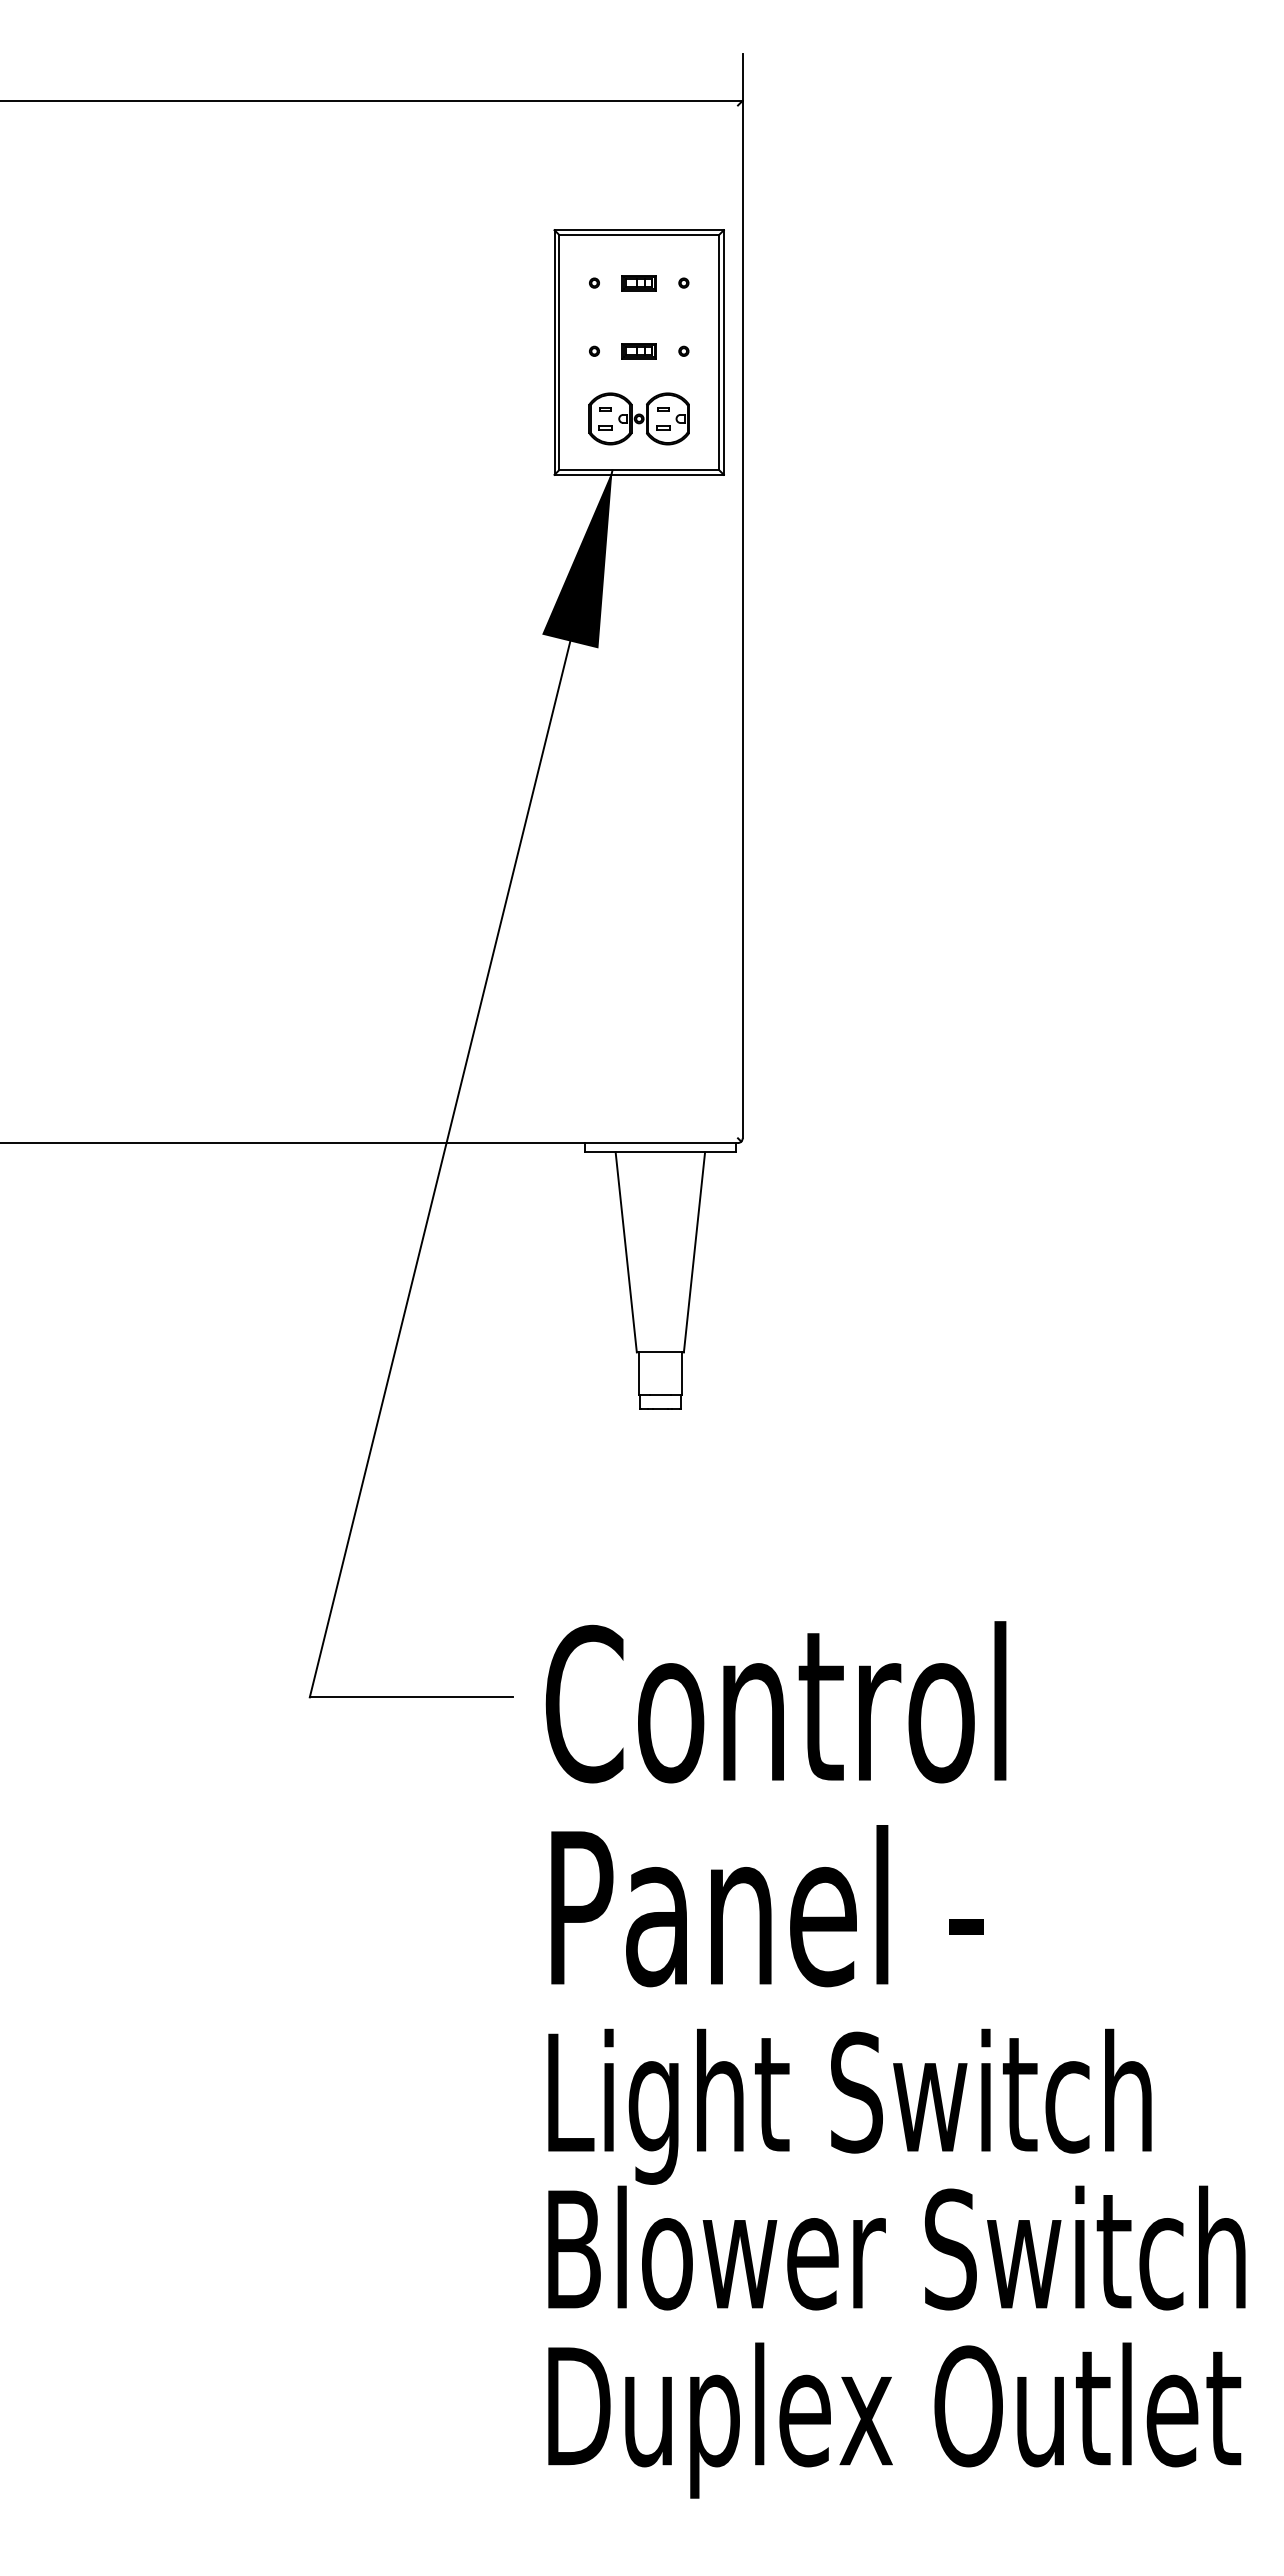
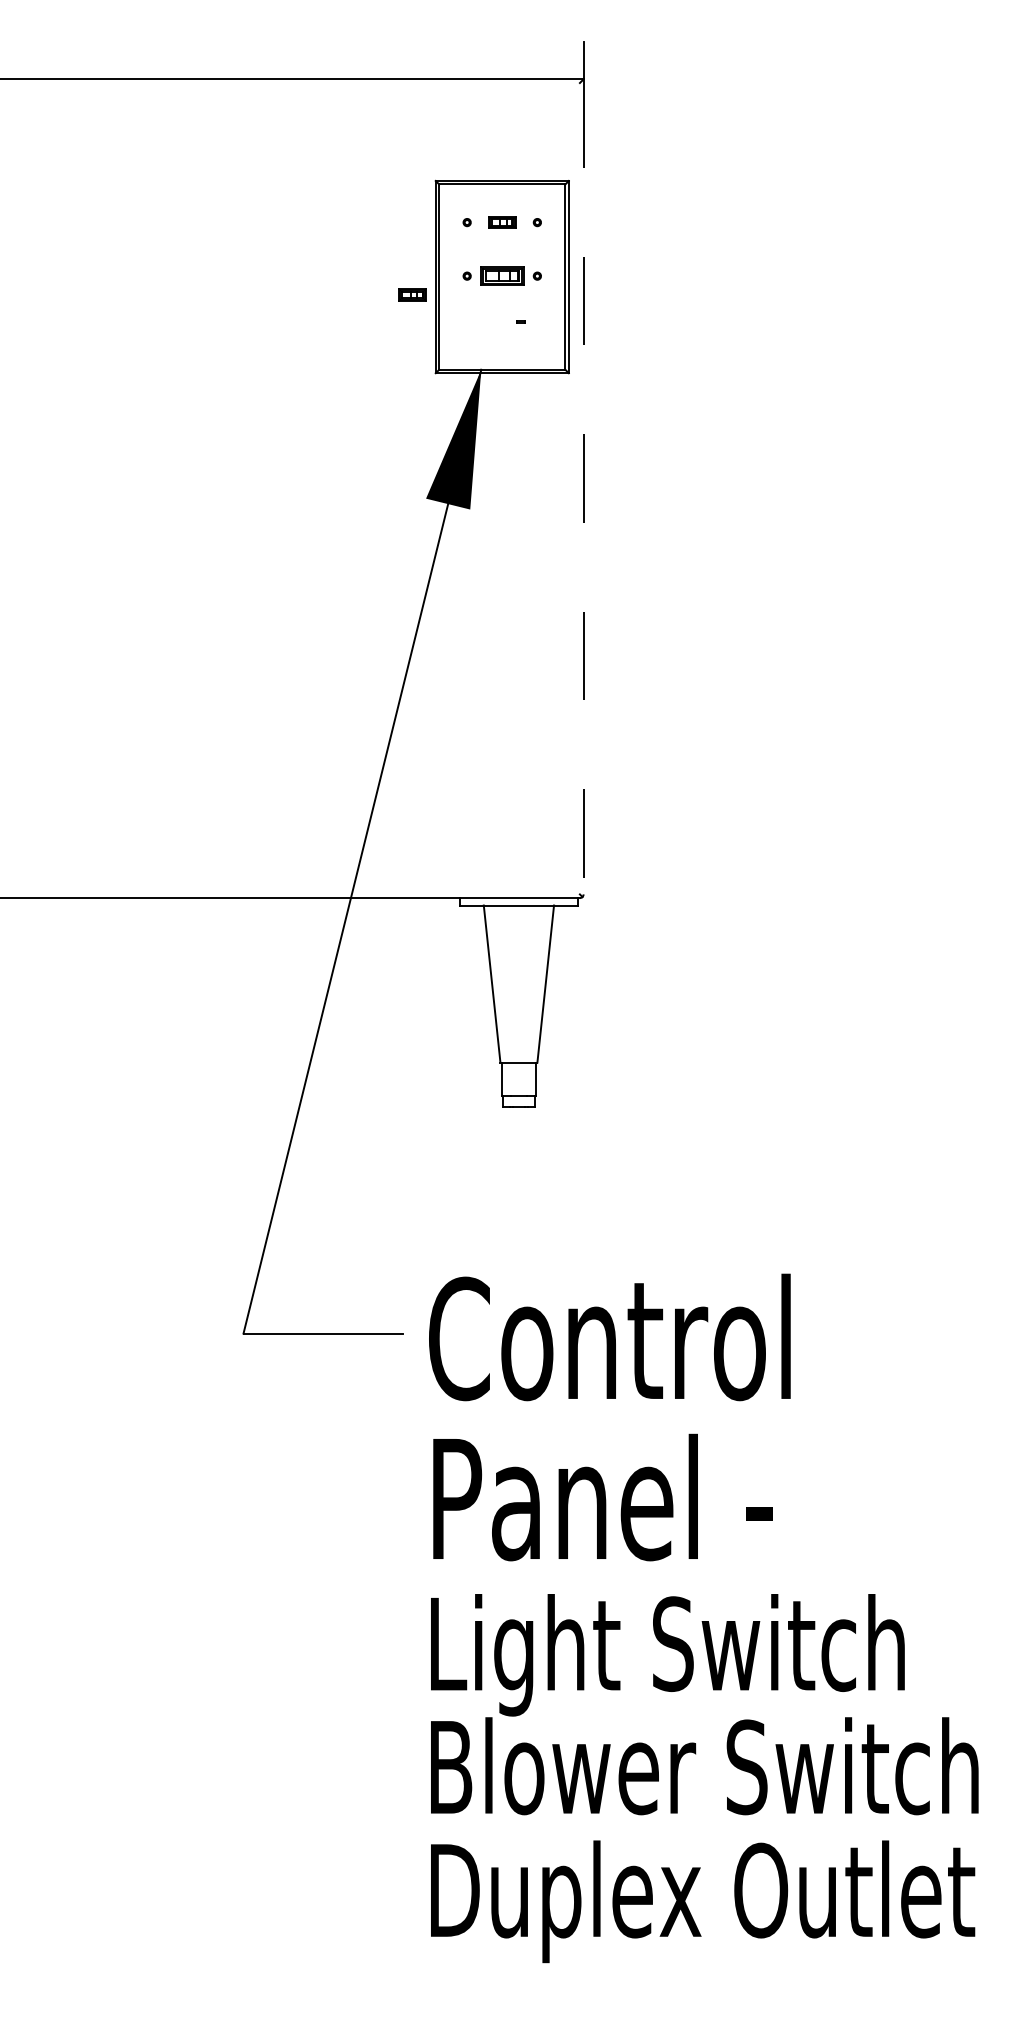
part: (638, 351) -> (501, 276), size x1.6
part: (524, 375) -> (412, 295), added
part: (638, 418) -> (501, 328), removed
line: (742, 619) -> (583, 486), solid -> dashed

